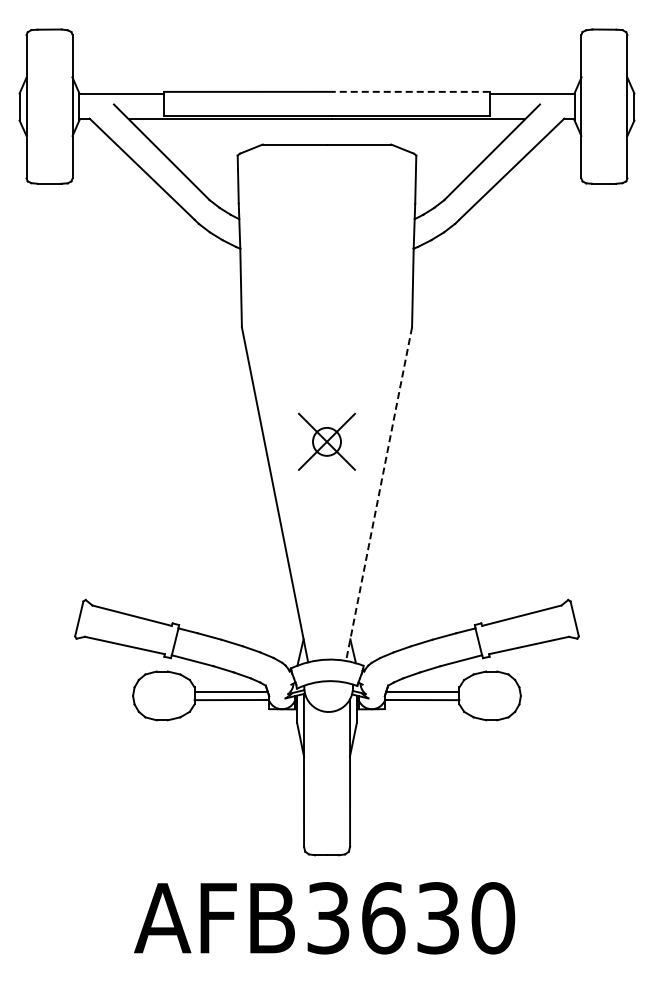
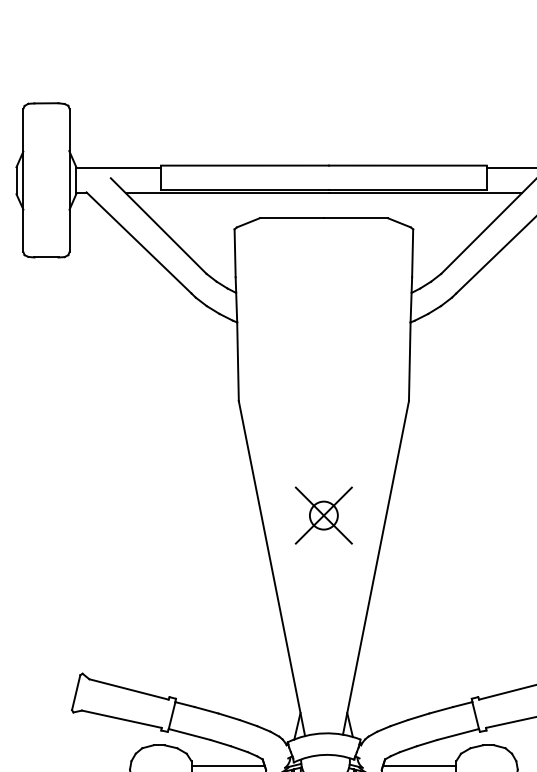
line: (410, 91) -> (407, 165), dashed -> solid
line: (378, 494) -> (375, 568), dashed -> solid

